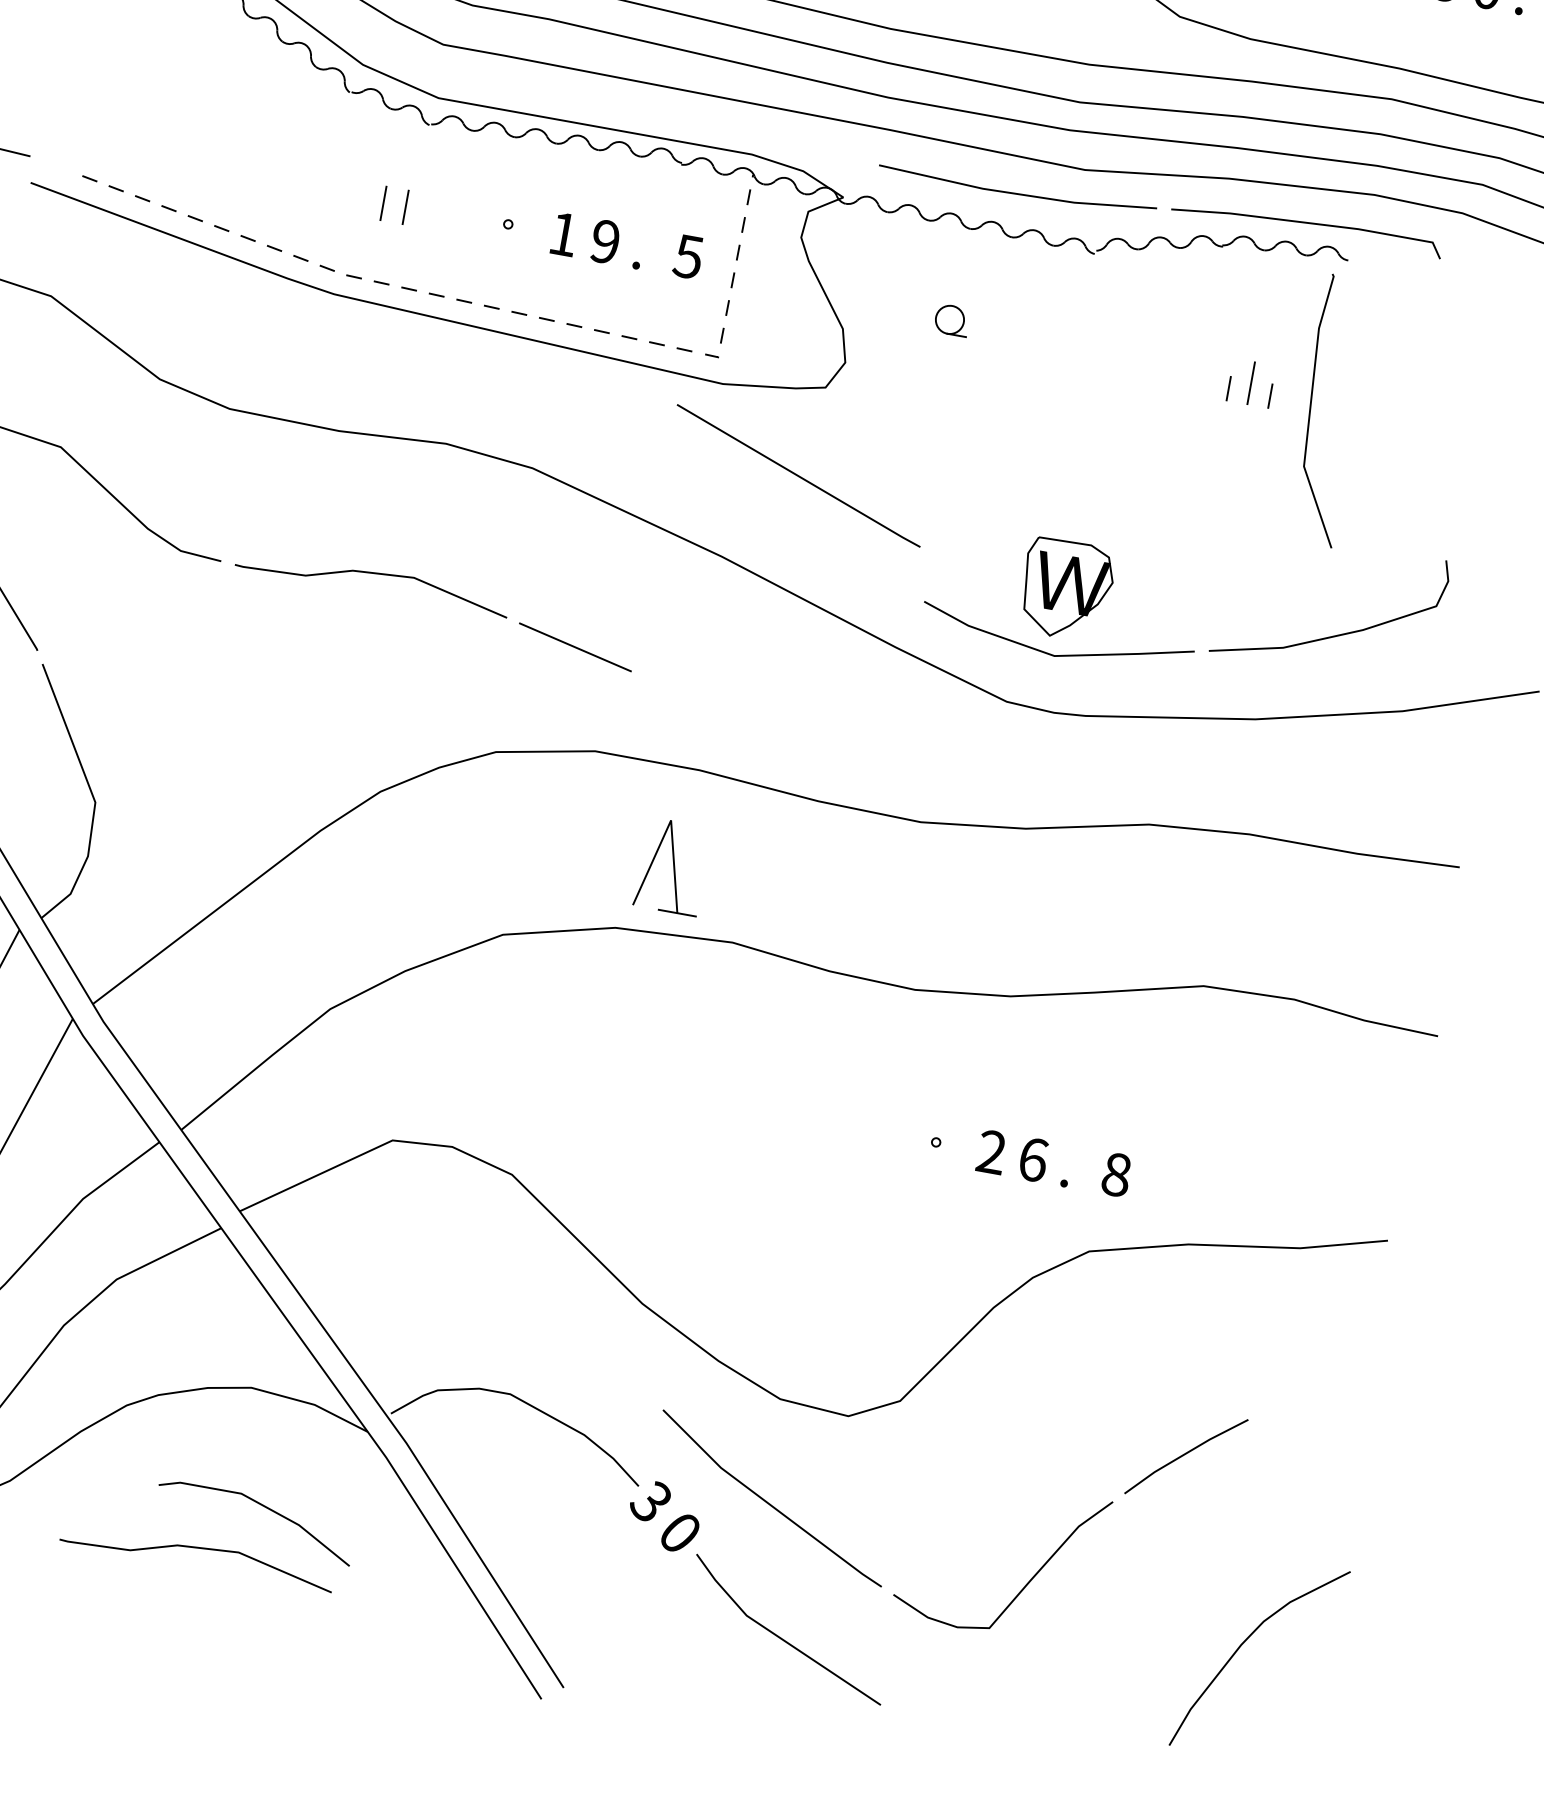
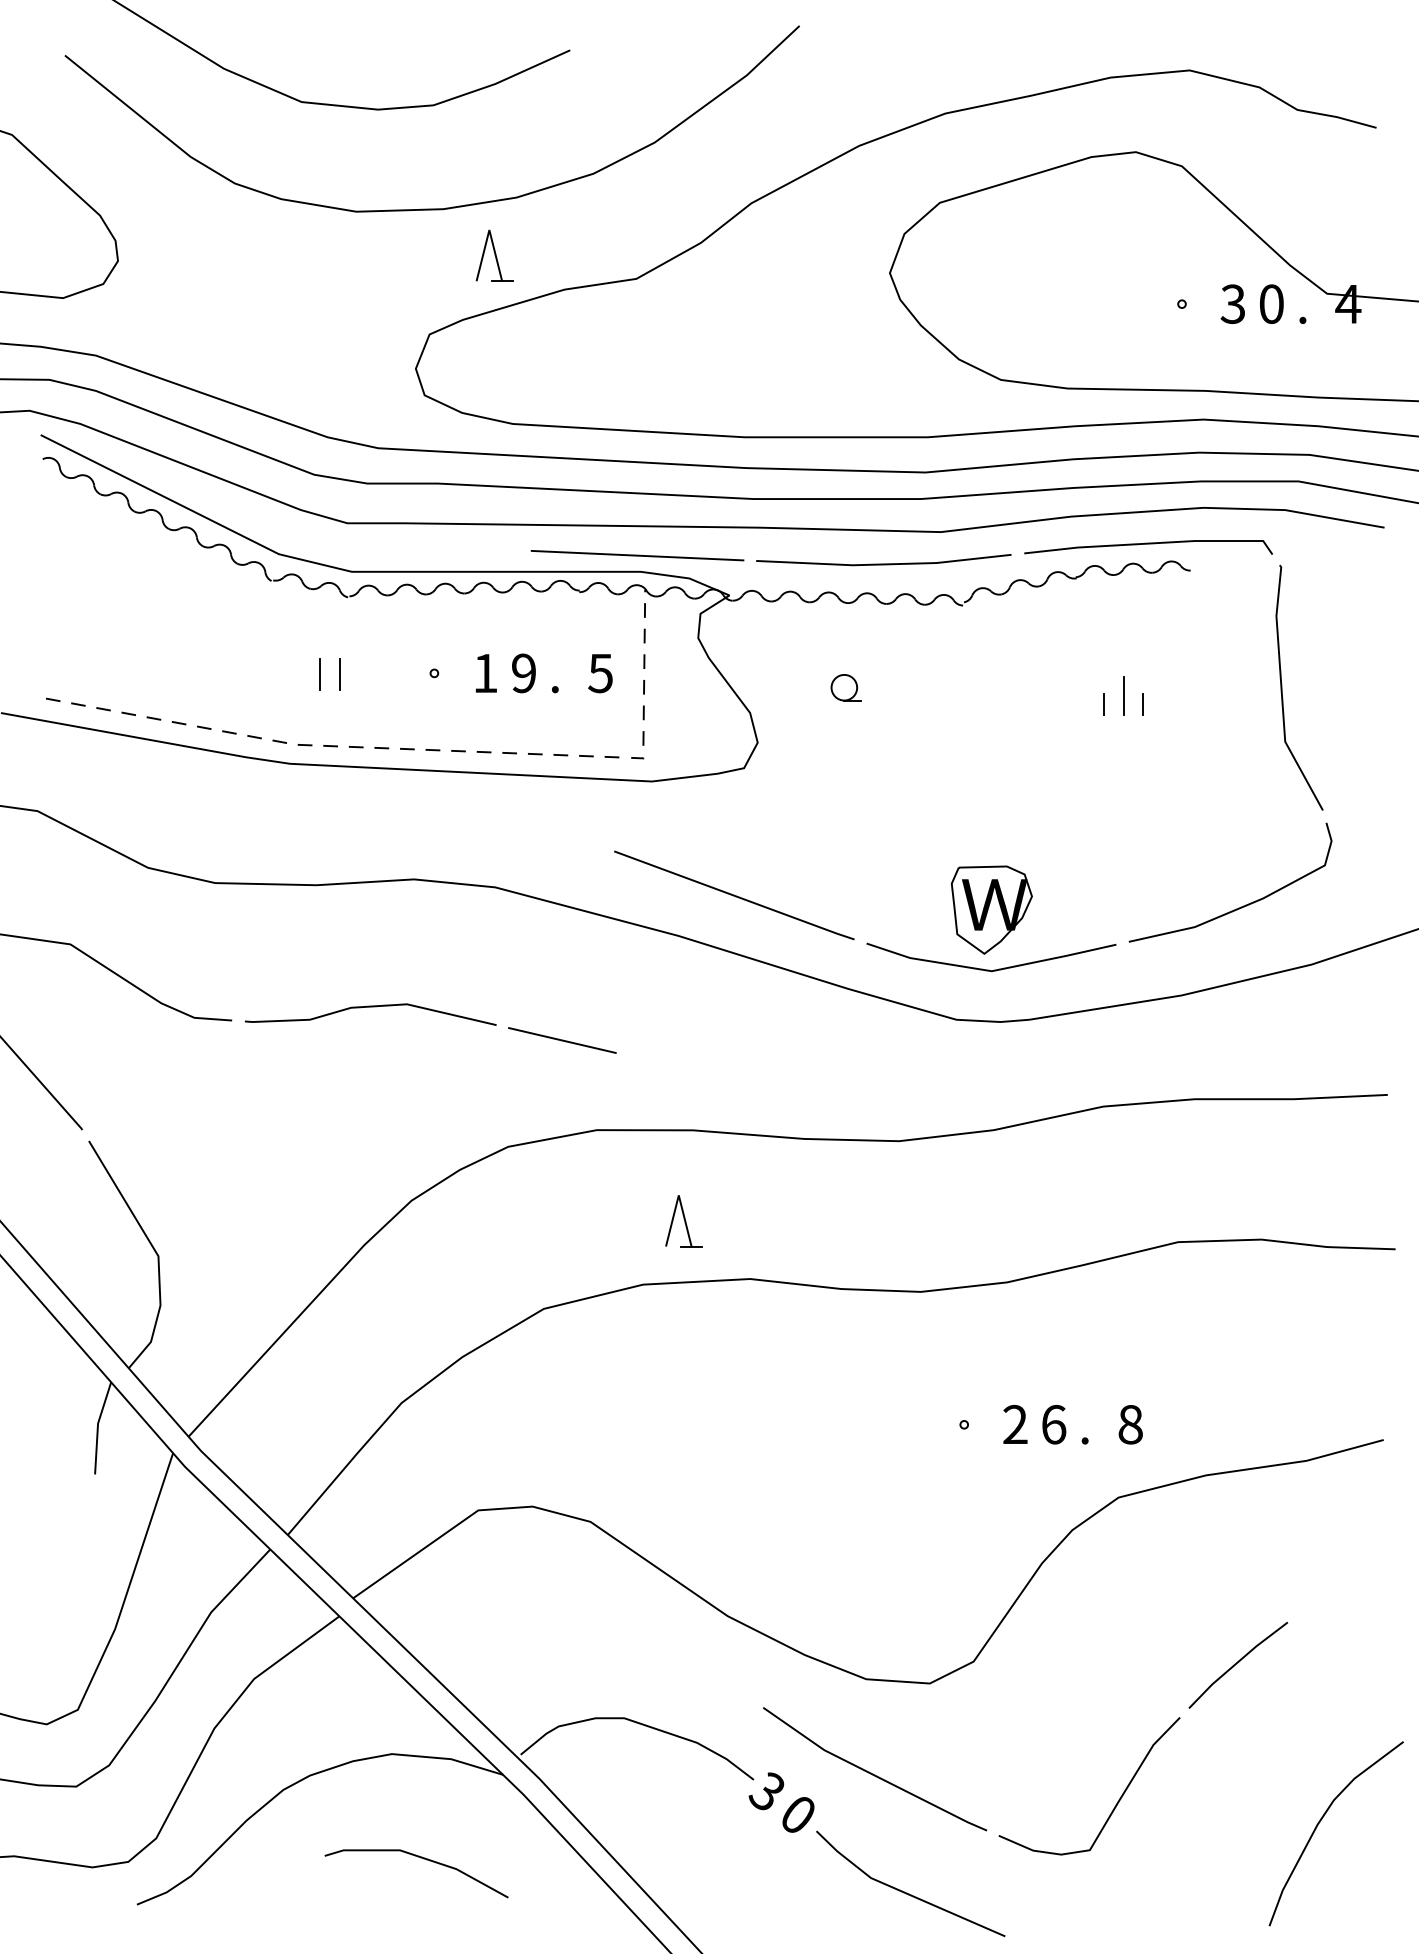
line: (751, 136) -> (637, 555), added
curve: (1311, 407) -> (1282, 687), moved
line: (798, 476) -> (734, 895), moved
part: (671, 867) -> (683, 1221), size x0.62
curve: (198, 1548) -> (370, 1906), removed

